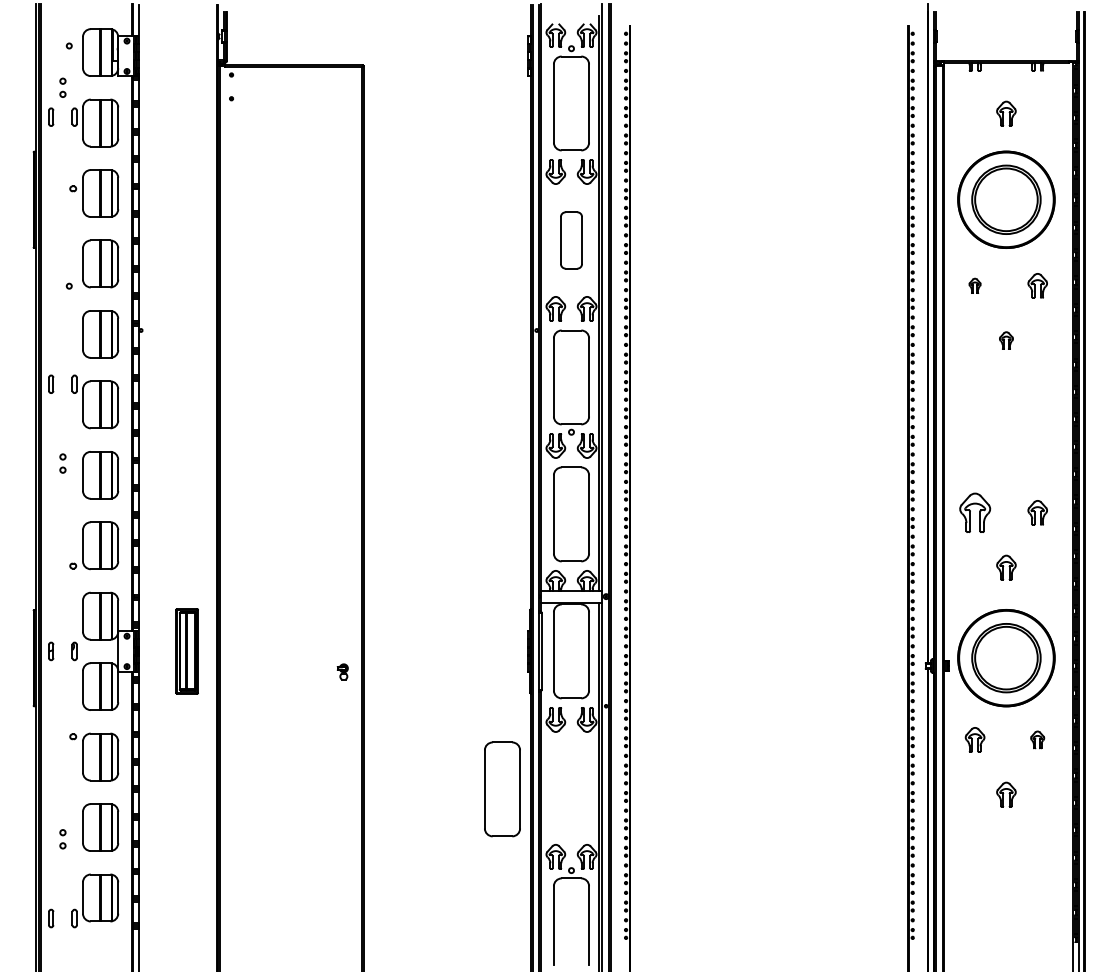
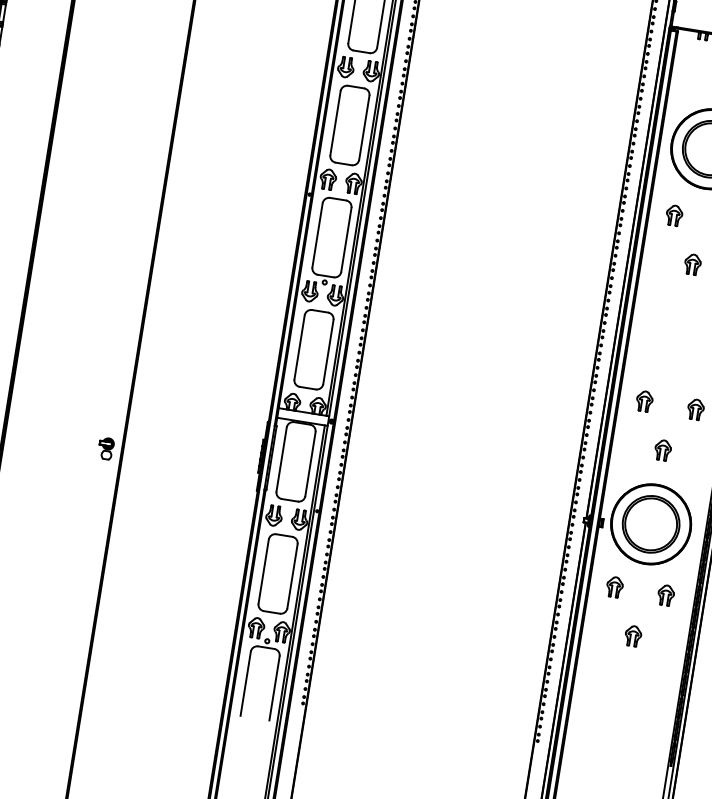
part: (571, 240) -> (349, 125), size x1.67
part: (974, 285) -> (673, 215), size x1.67
part: (1006, 340) -> (692, 264), size x1.43
part: (974, 512) -> (644, 400), size x0.62
part: (342, 671) -> (105, 448), size x1.67
part: (1037, 739) -> (665, 595), size x1.43
part: (502, 789) -> (278, 574), moved

